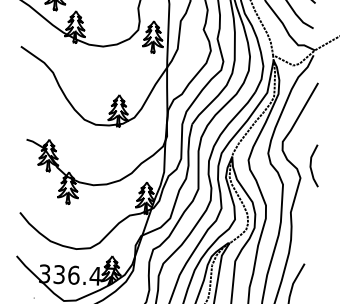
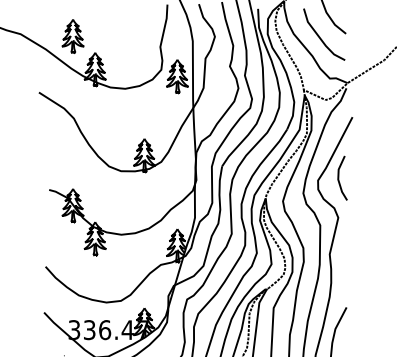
line: (311, 164) -> (339, 177), moved

